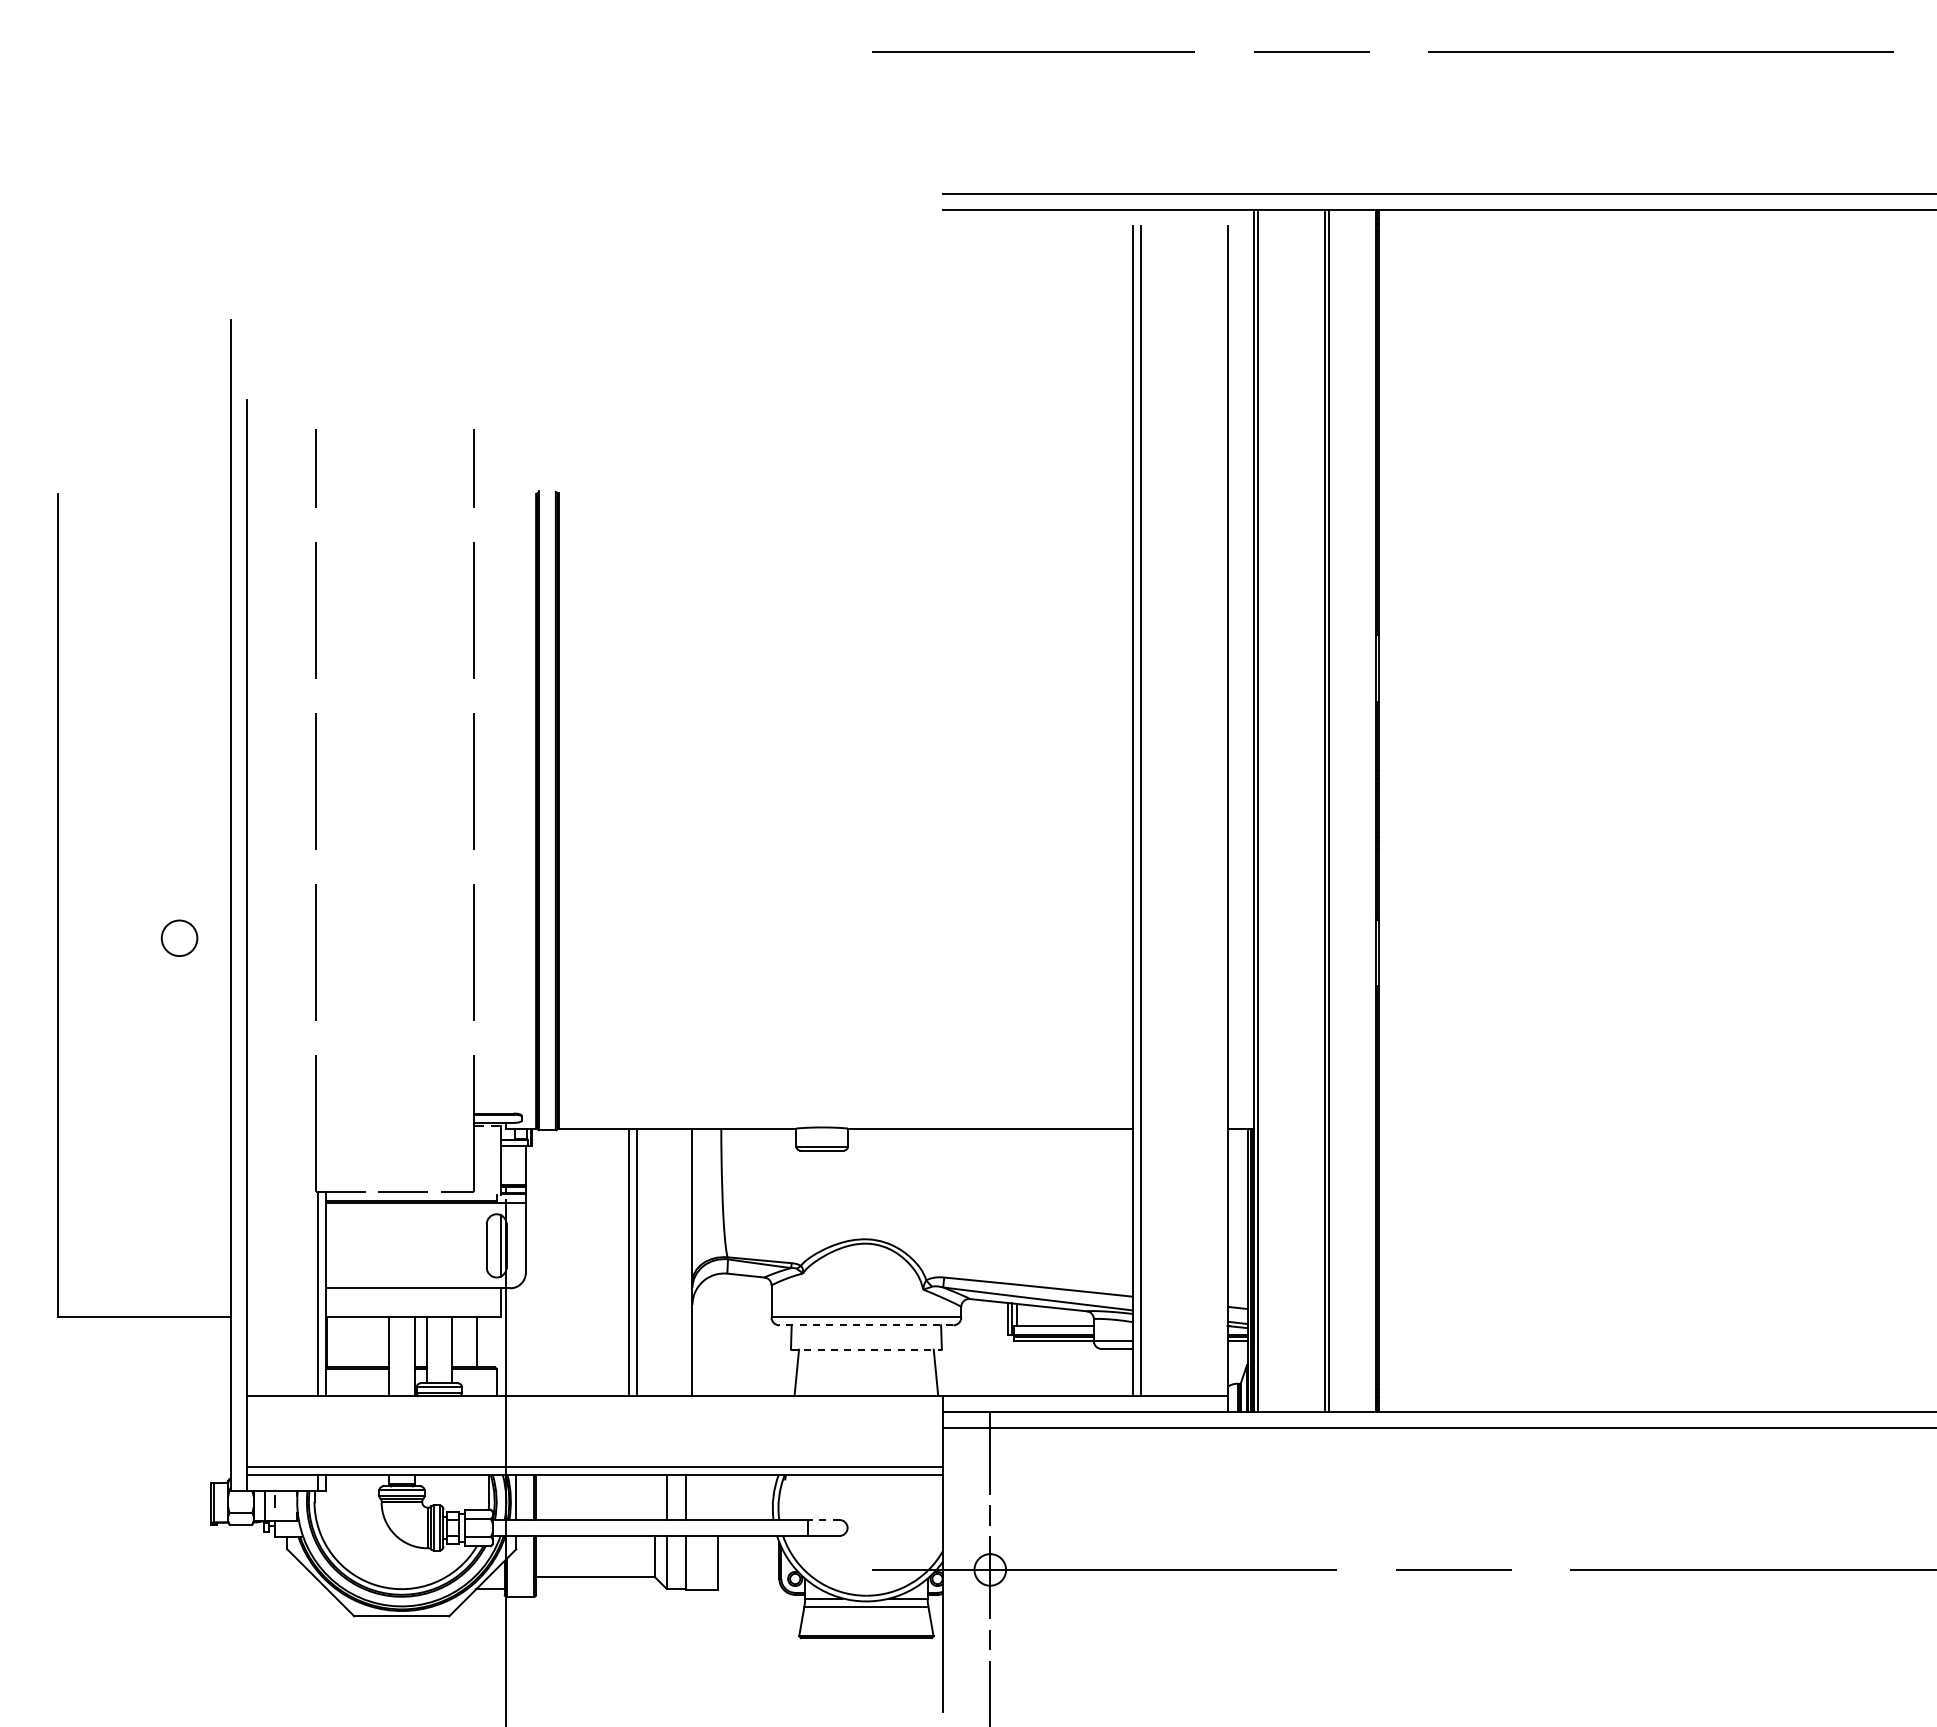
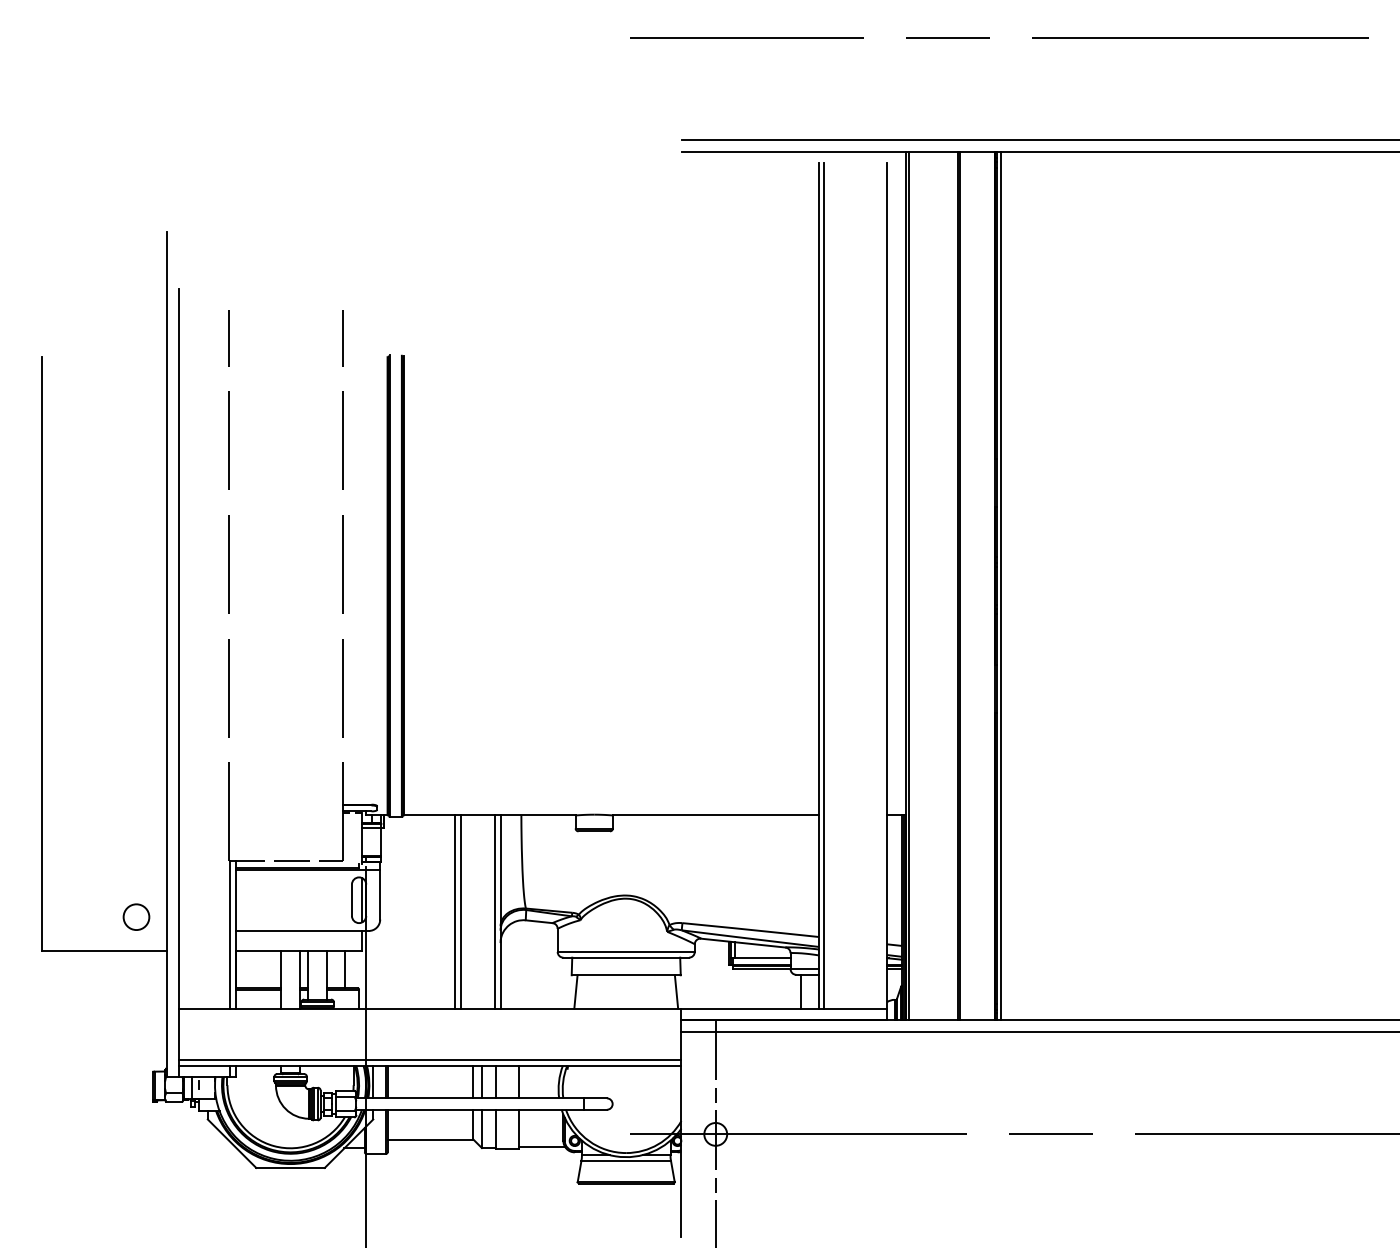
line: (1385, 810) -> (1001, 585), added
circle: (179, 937) -> (136, 916), moved
line: (684, 1261) -> (494, 911), added
line: (866, 1325) -> (626, 957), dashed -> solid
line: (866, 1349) -> (626, 975), dashed -> solid
line: (1108, 1372) -> (801, 991), added
line: (654, 1497) -> (473, 1082), added
line: (718, 1497) -> (519, 1082), added
line: (823, 1520) -> (595, 1098), dashed -> solid
line: (749, 1587) -> (541, 1147), added

